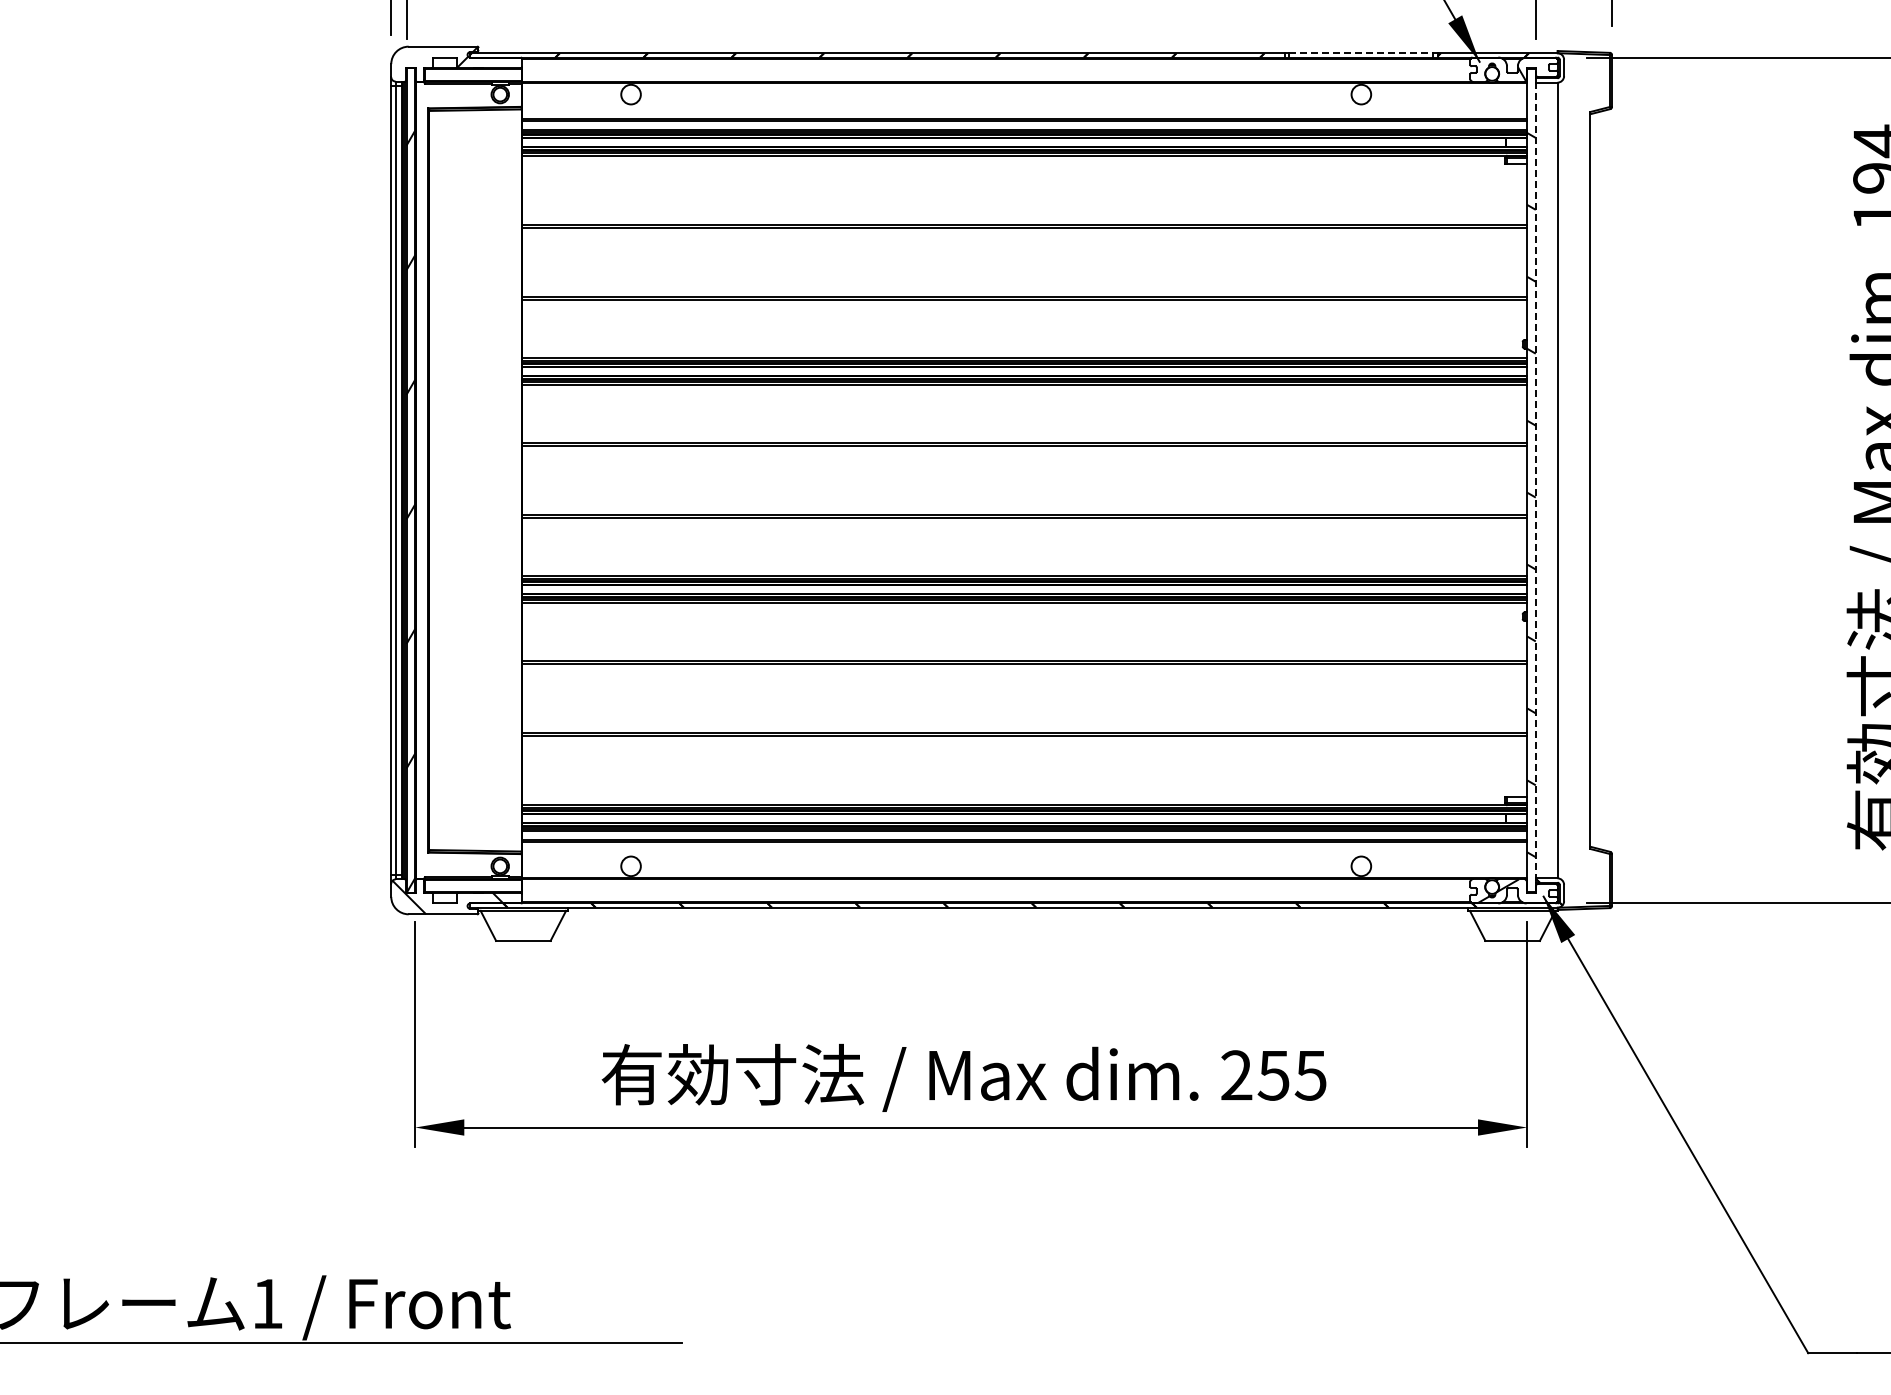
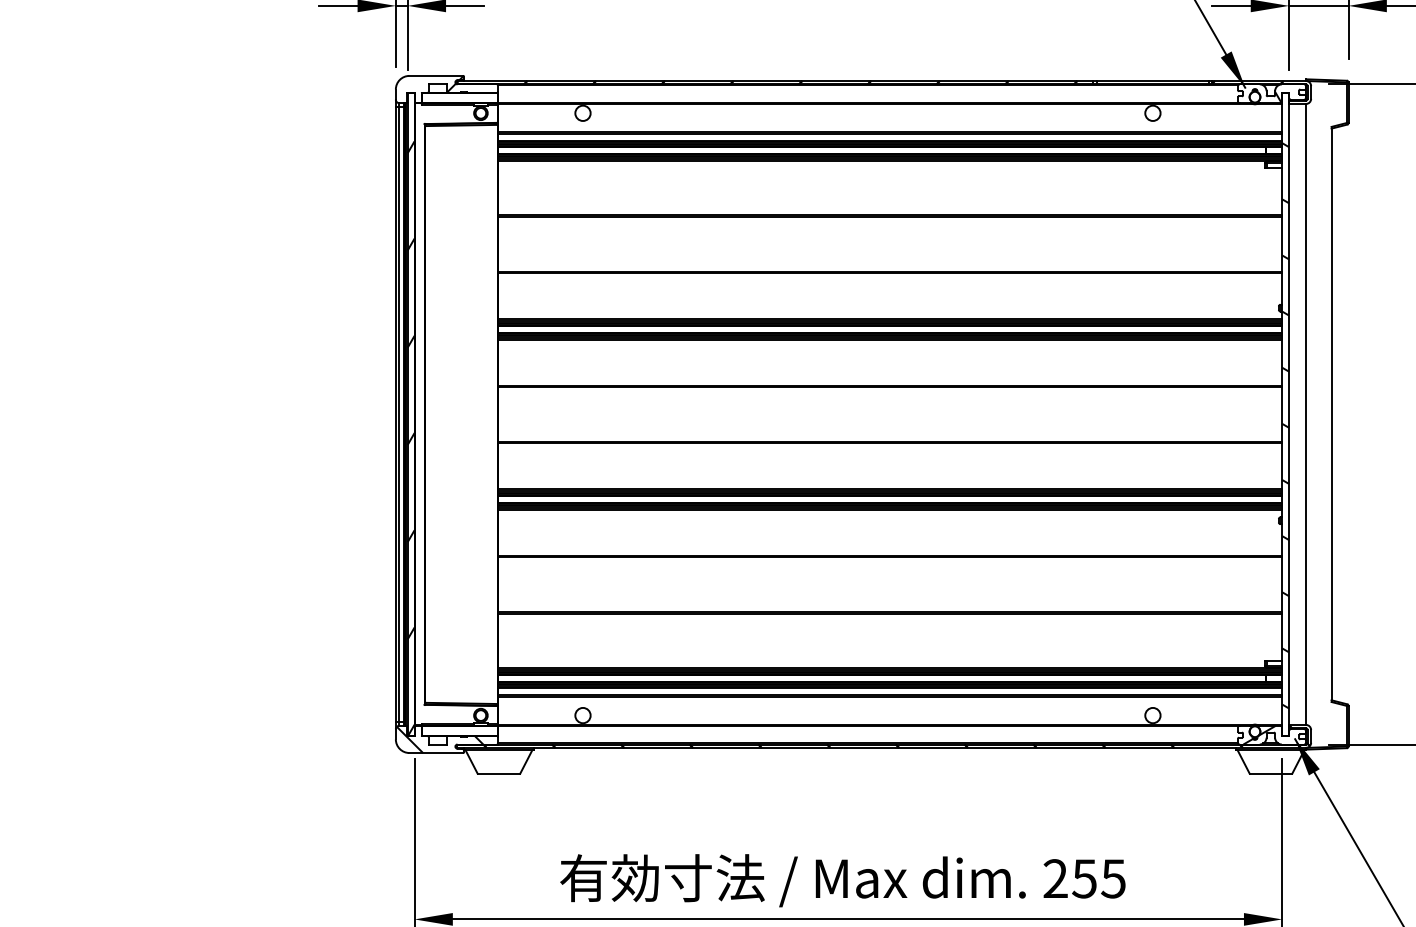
line: (1361, 53) -> (1153, 81), dashed -> solid
line: (1535, 480) -> (1288, 414), dashed -> solid

